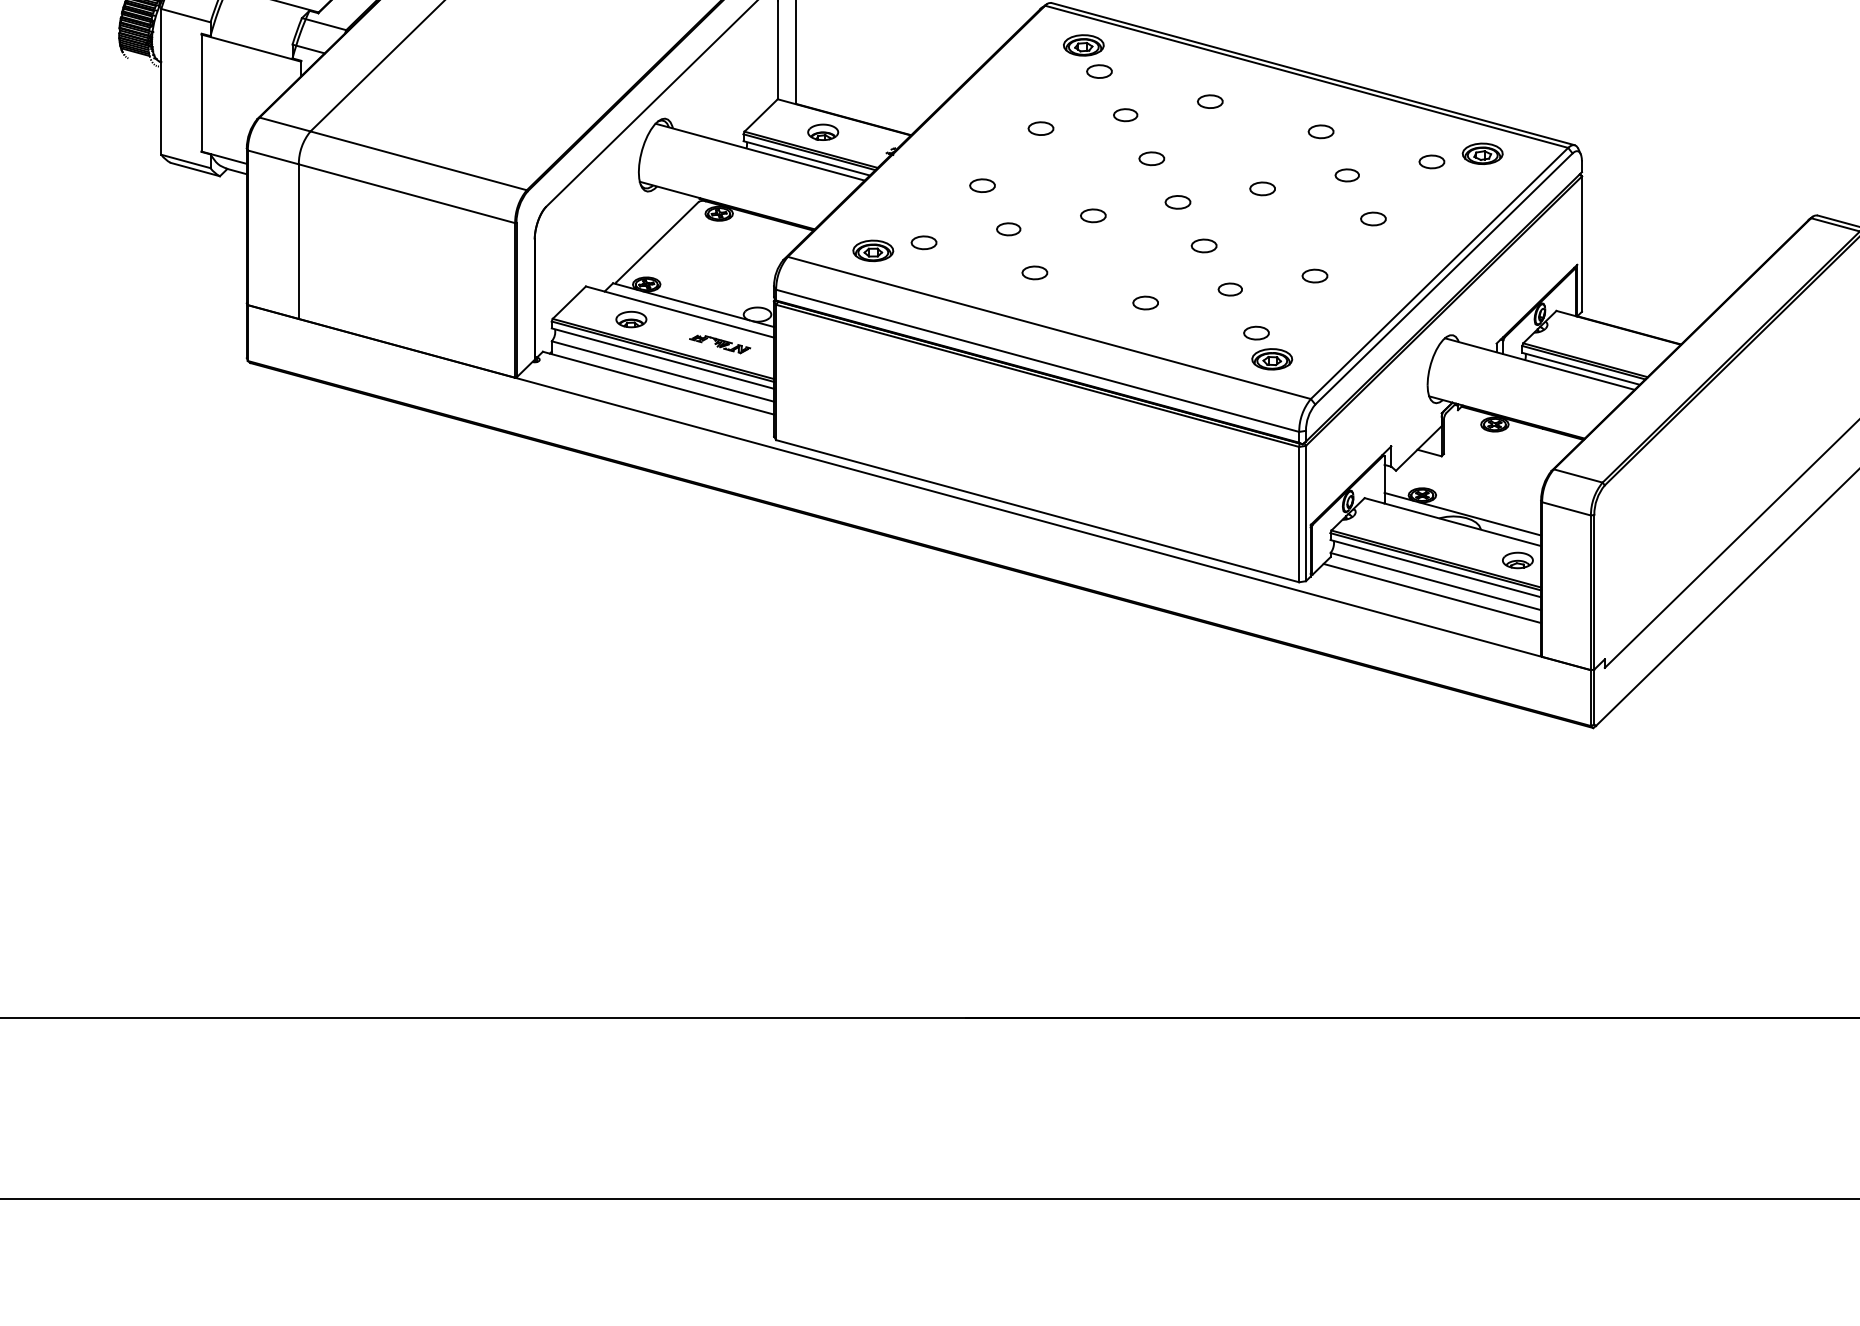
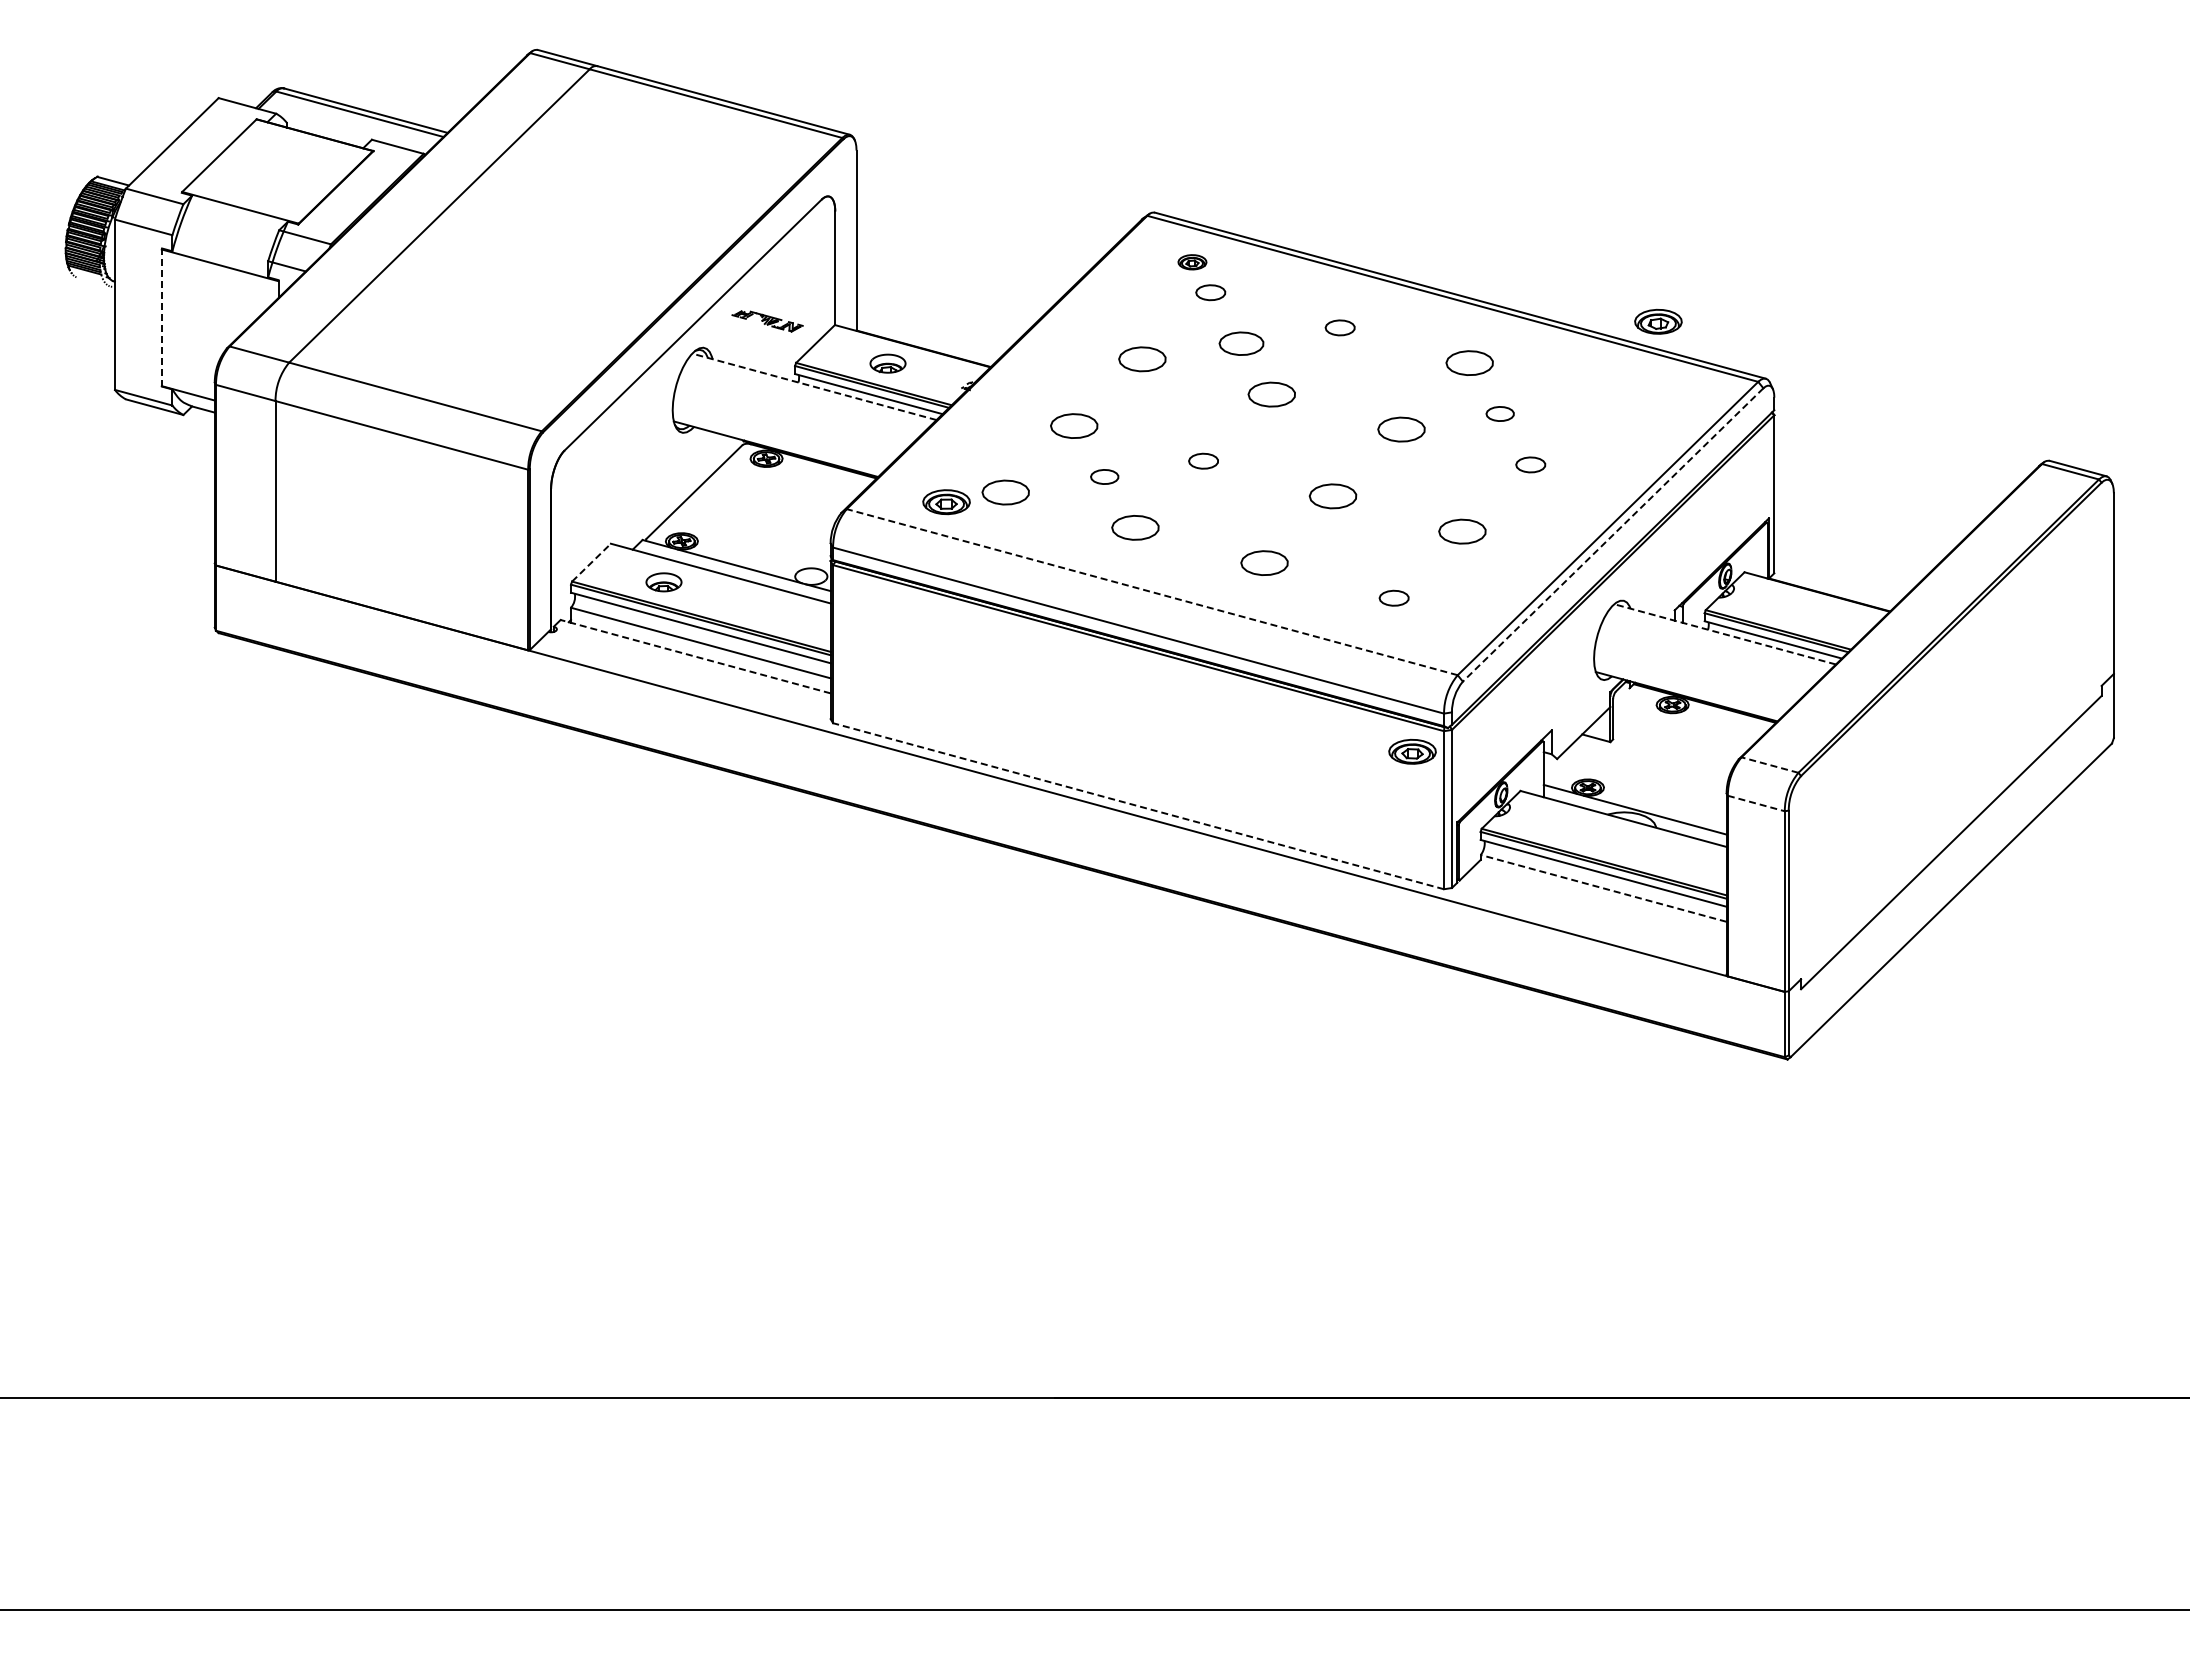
part: (1083, 45) -> (1192, 262), size x0.6
line: (202, 92) -> (162, 317), solid -> dashed
part: (1124, 115) -> (1240, 343), size x1.6
part: (1041, 128) -> (1142, 359), size x1.6
part: (1320, 131) -> (1469, 362), size x1.6
line: (760, 151) -> (814, 386), solid -> dashed
part: (1482, 153) -> (1658, 321), moved
part: (1151, 158) -> (1271, 394), size x1.6
part: (1431, 161) -> (1598, 397), removed
part: (981, 185) -> (1073, 425), size x1.6
part: (1261, 188) -> (1400, 429), size x1.6
part: (1178, 202) -> (1302, 445), removed
part: (923, 242) -> (1005, 492), size x1.6
part: (1203, 246) -> (1332, 496), size x1.6
part: (1034, 272) -> (1134, 527), size x1.6
part: (1314, 276) -> (1462, 531), size x1.6
line: (1444, 278) -> (1613, 534), solid -> dashed
part: (1230, 289) -> (1363, 547), removed
line: (569, 302) -> (591, 562), solid -> dashed
part: (1145, 302) -> (1264, 562), size x1.6
line: (1049, 328) -> (1152, 592), solid -> dashed
part: (720, 344) -> (767, 321), moved
part: (1272, 359) -> (1412, 751), moved
line: (1540, 364) -> (1725, 634), solid -> dashed
line: (658, 383) -> (695, 656), solid -> dashed
line: (1578, 476) -> (1770, 765), solid -> dashed
line: (1566, 508) -> (1756, 803), solid -> dashed
line: (1037, 511) -> (1138, 806), solid -> dashed
part: (1517, 560) -> (1699, 863), removed
line: (1435, 581) -> (1603, 888), solid -> dashed
line: (1432, 592) -> (1599, 901), removed

